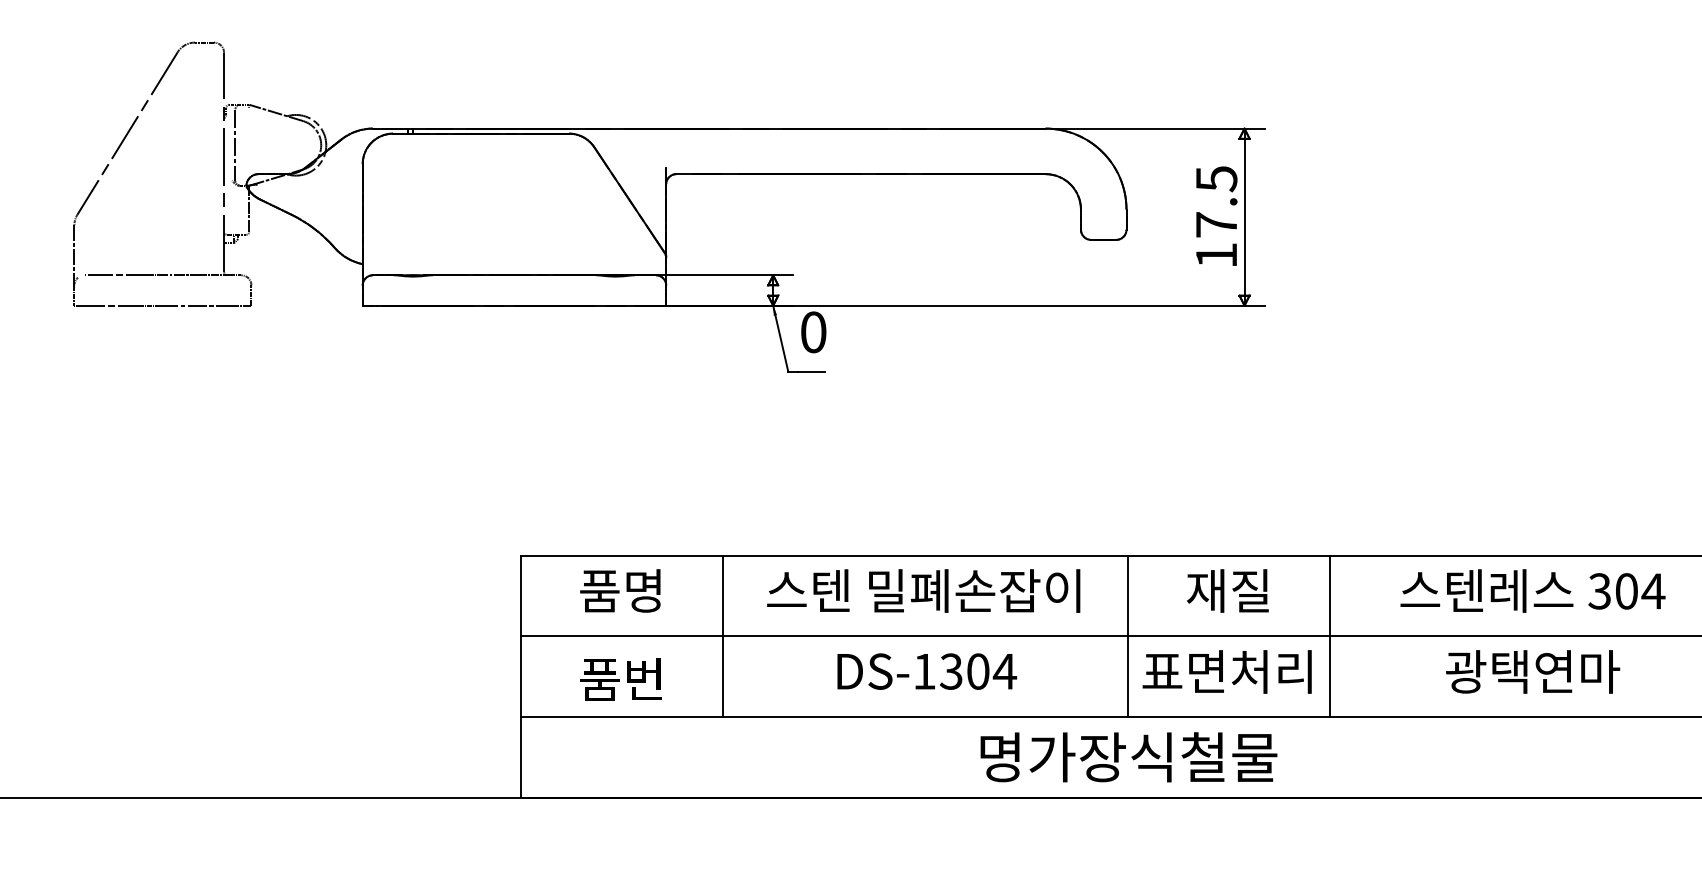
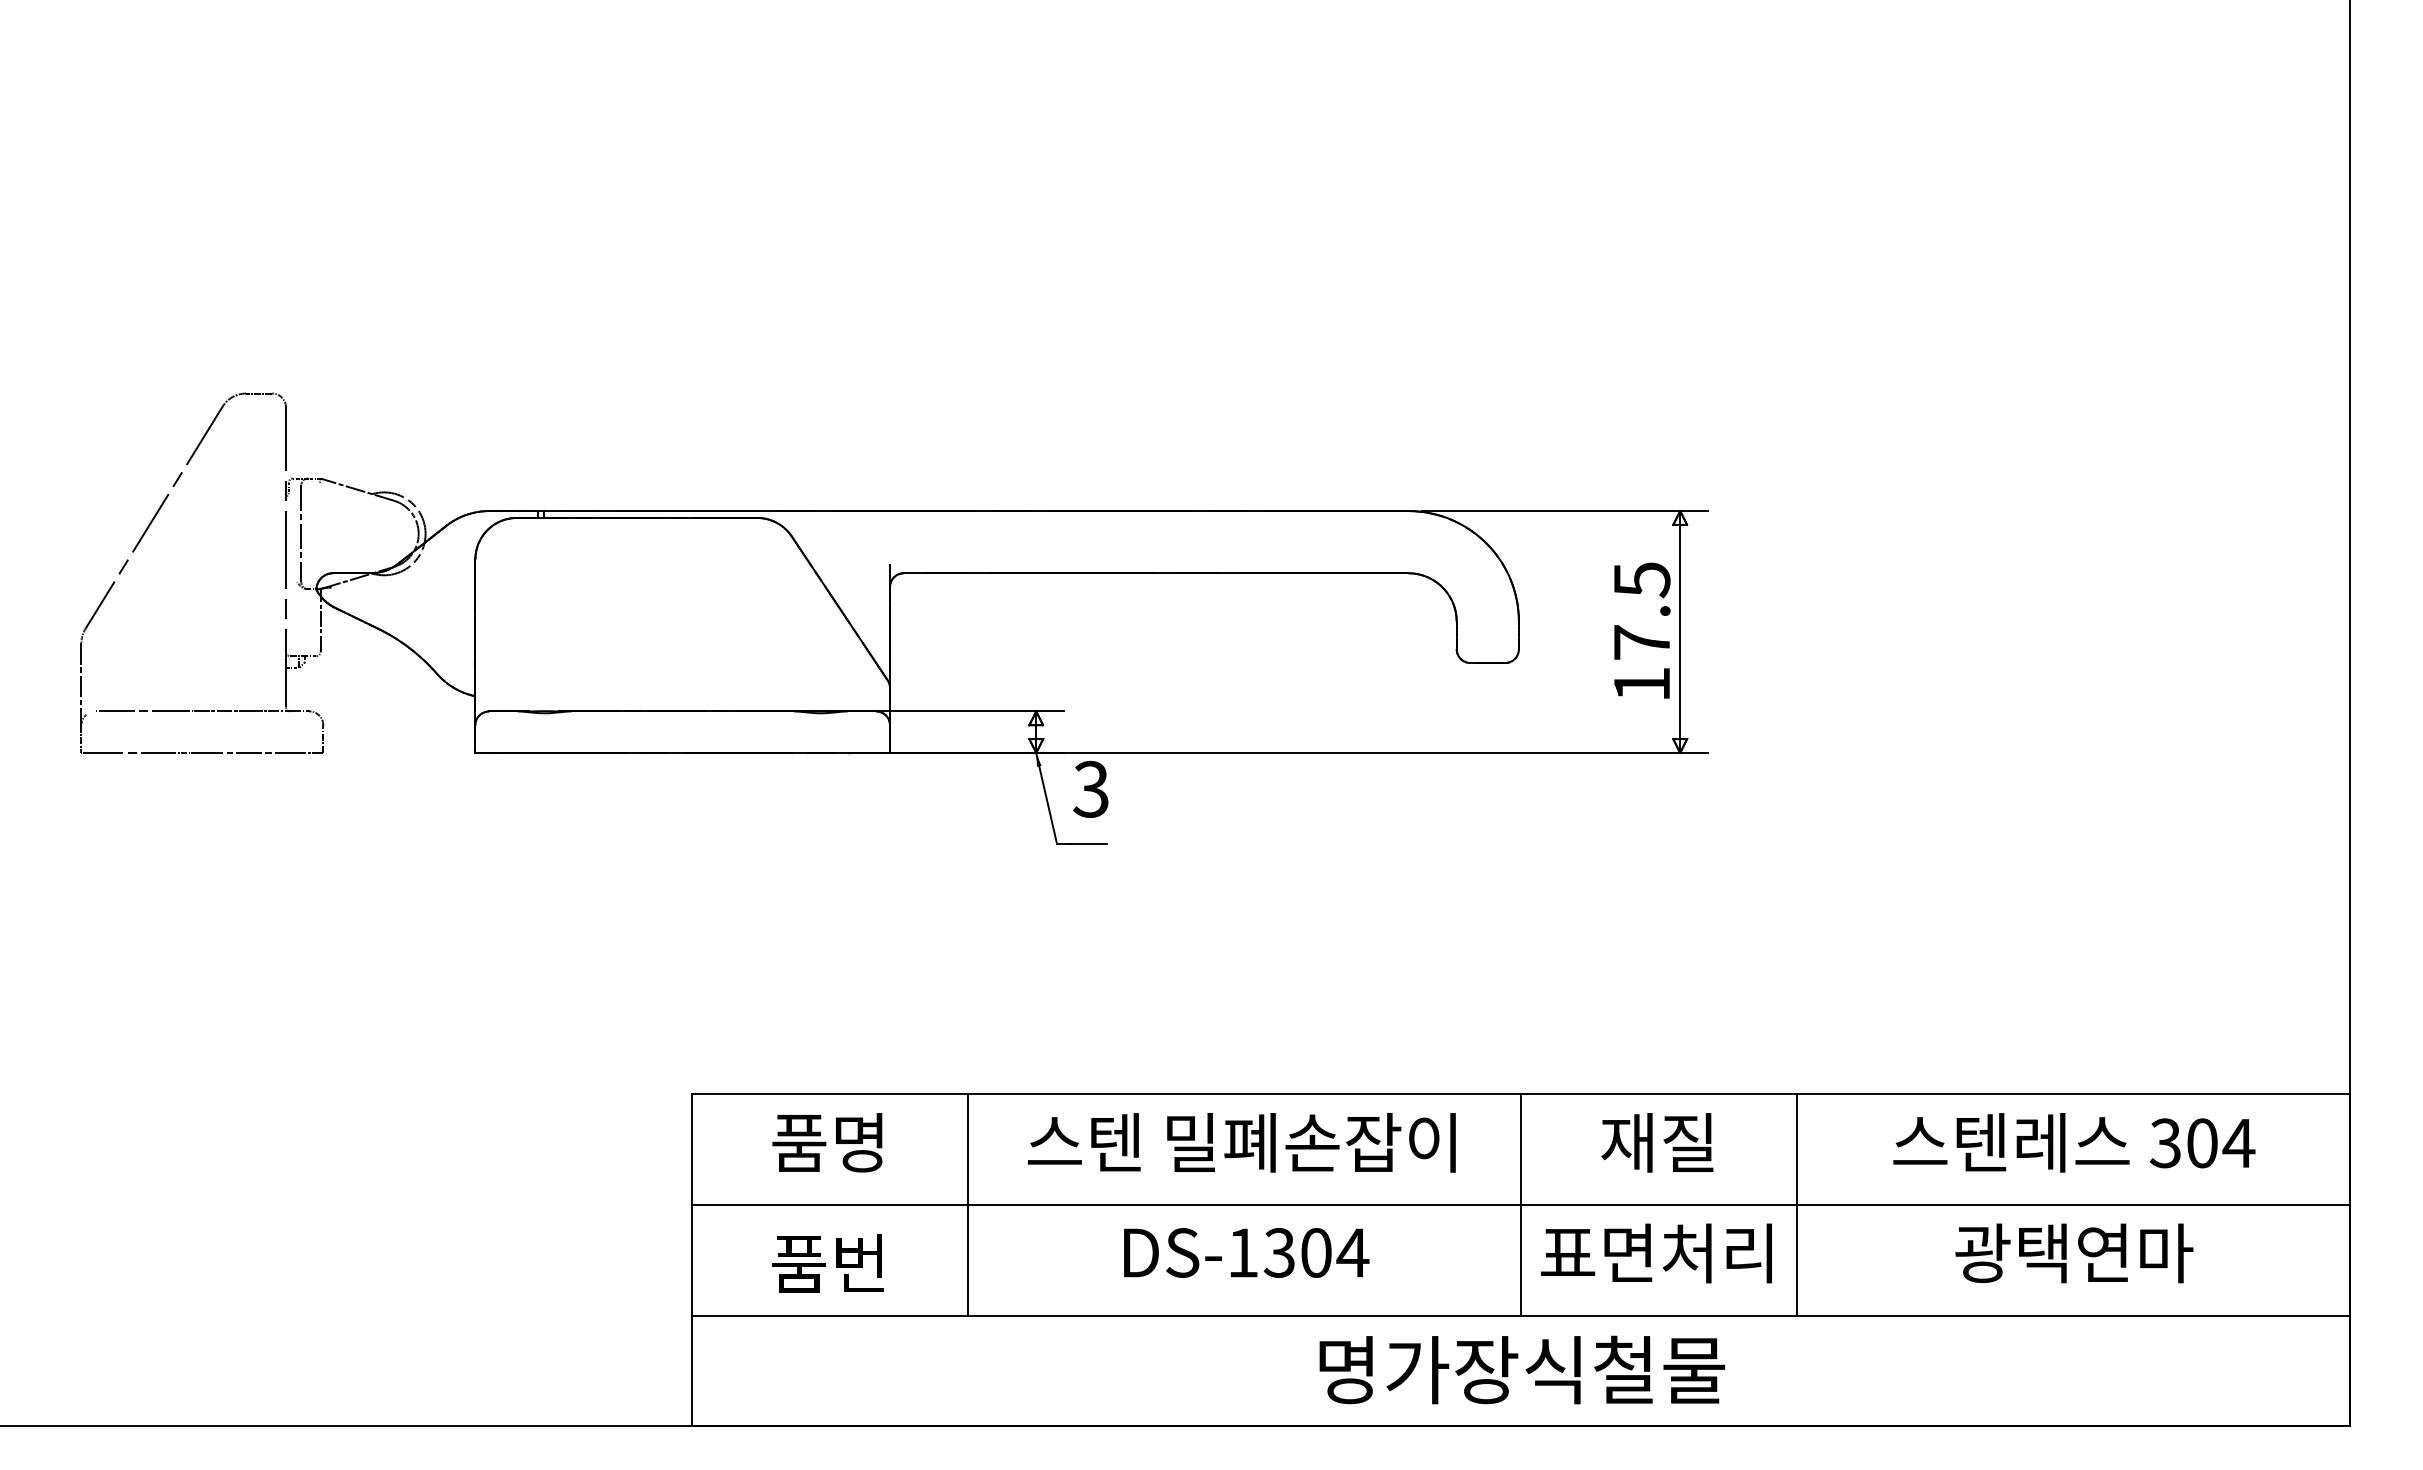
text: (812, 332) -> (1090, 789), 0 -> 3

